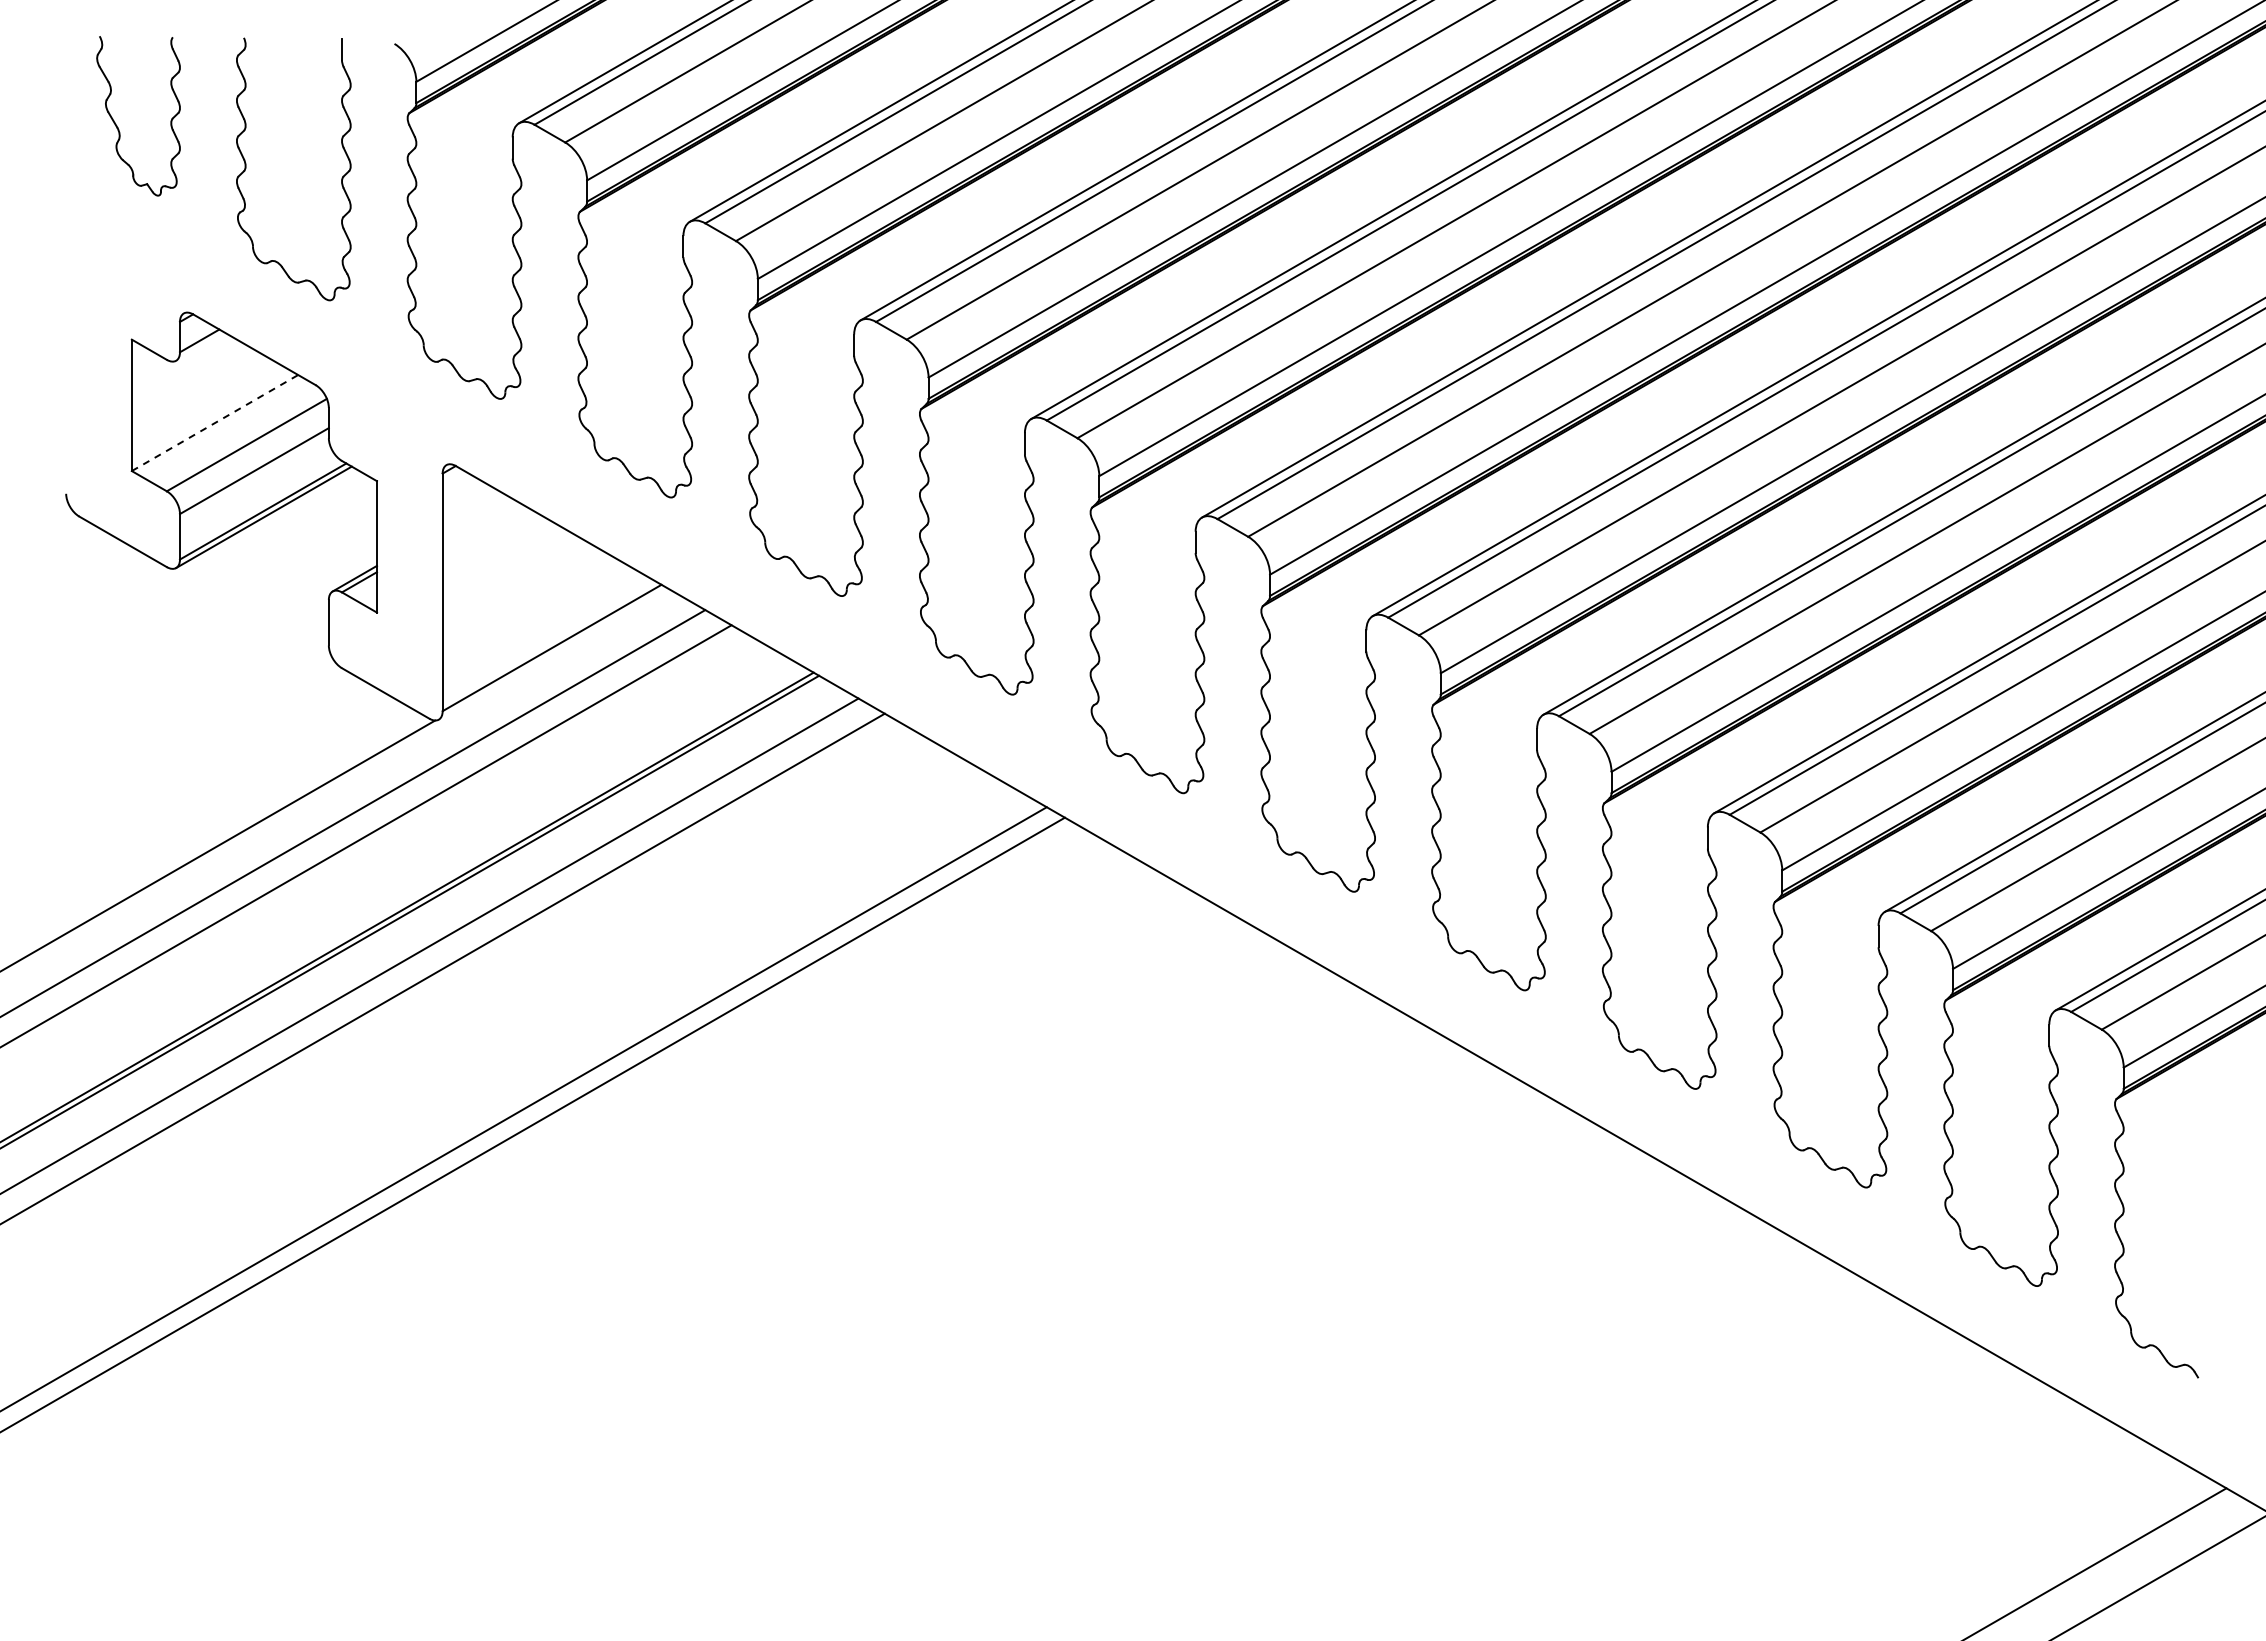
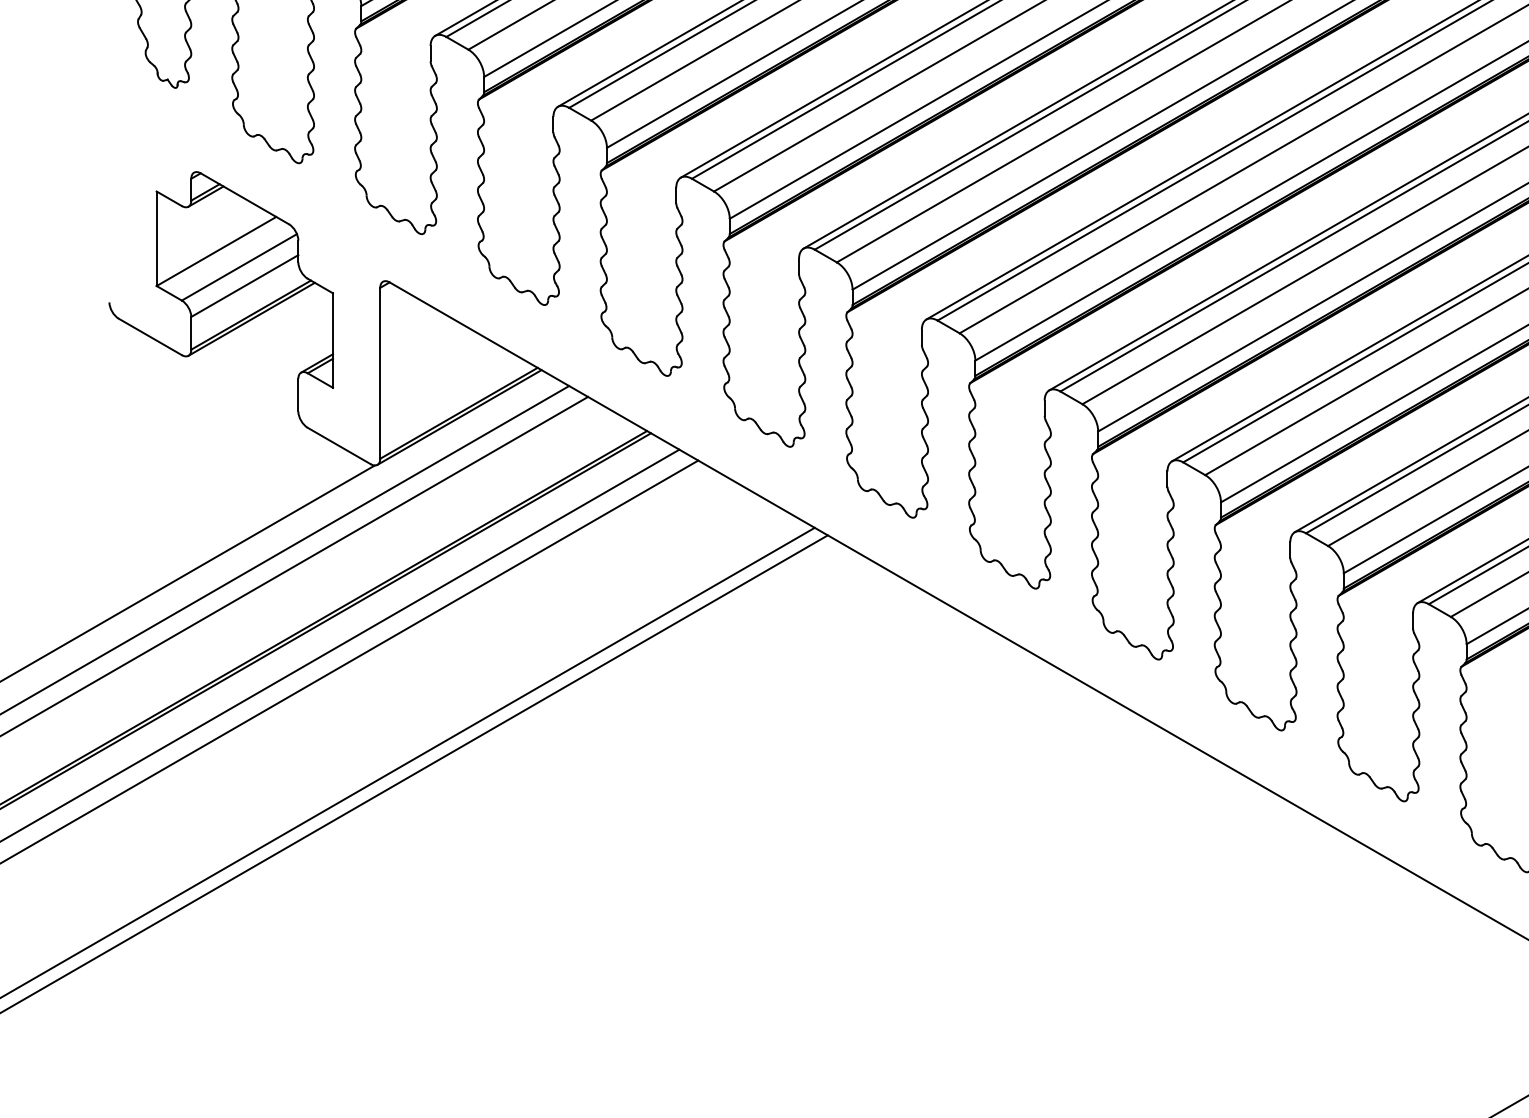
line: (200, 346) -> (206, 196), added
line: (215, 422) -> (216, 251), dashed -> solid
line: (552, 653) -> (459, 417), added

